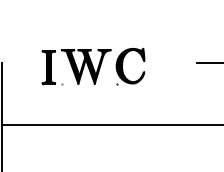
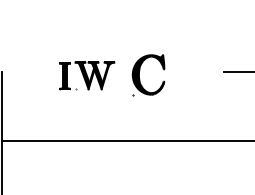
part: (75, 66) -> (86, 75), size x0.7

